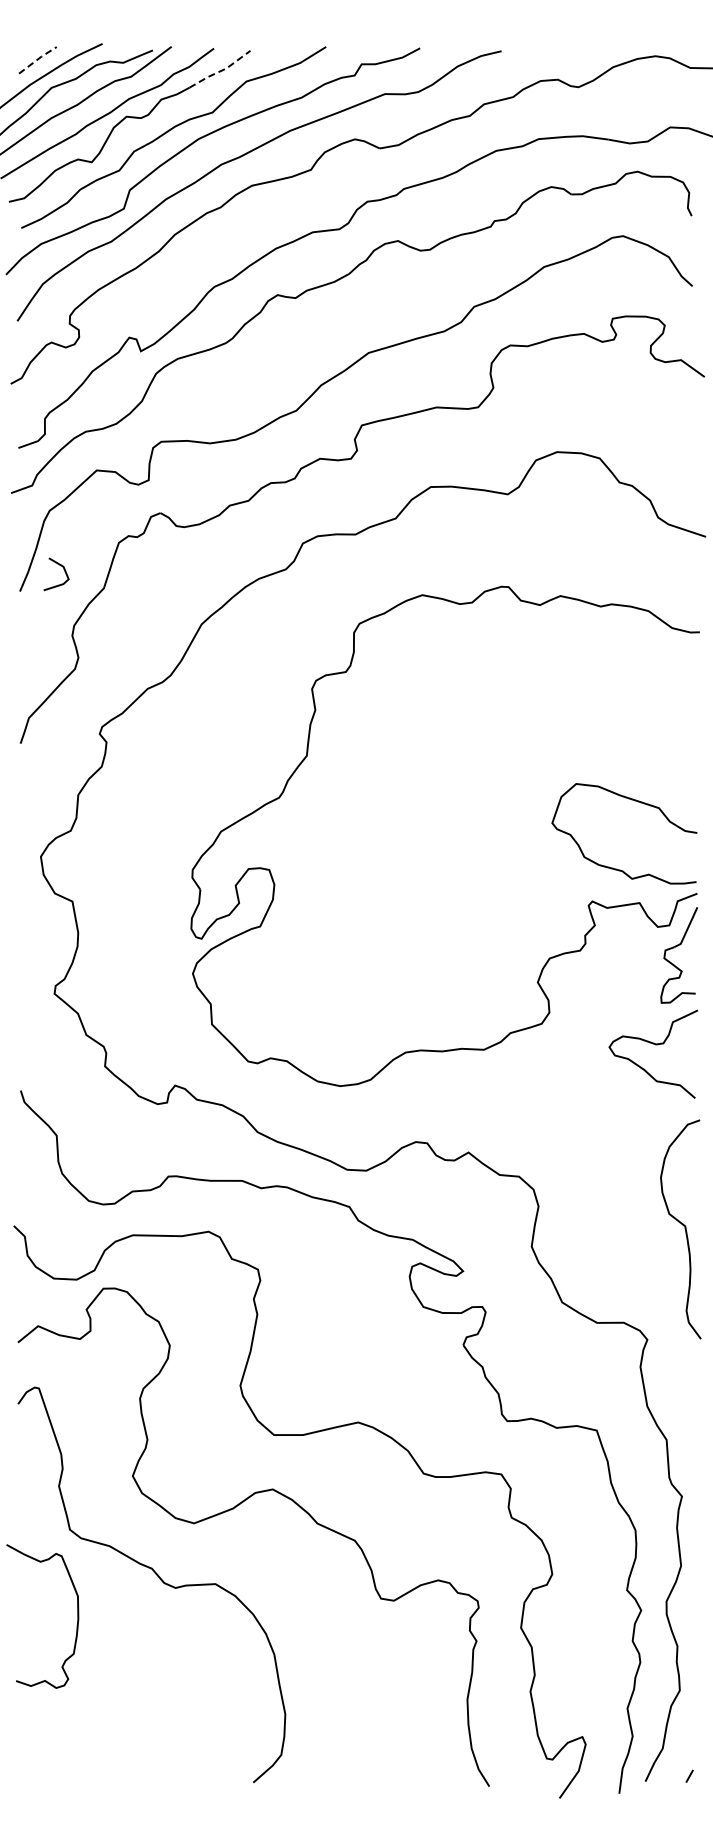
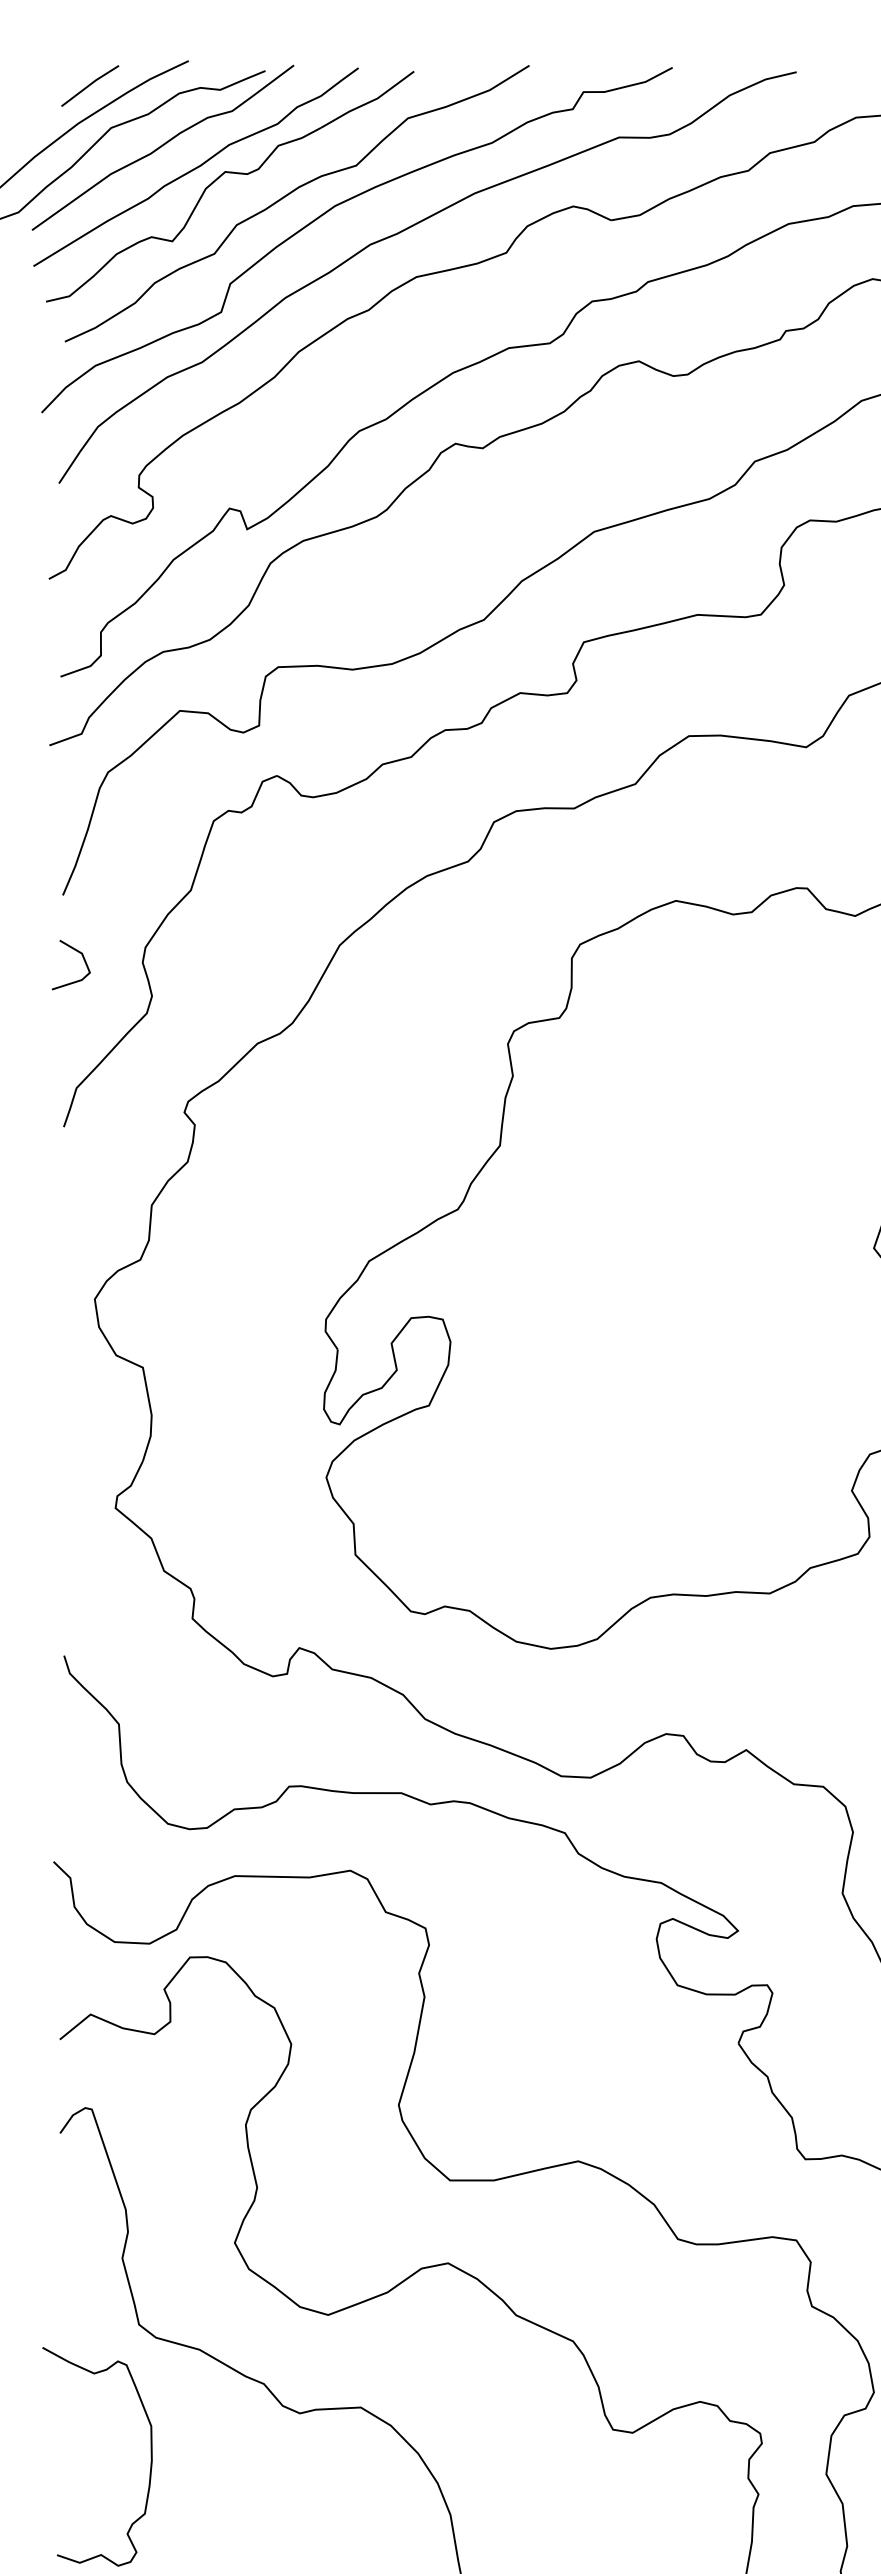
line: (37, 59) -> (89, 84), dashed -> solid
line: (221, 70) -> (369, 101), dashed -> solid
line: (64, 572) -> (83, 962), moved

